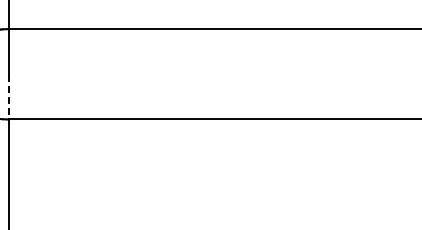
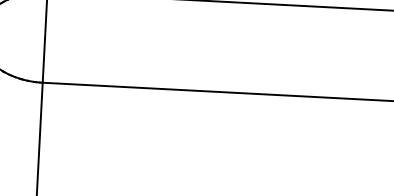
line: (9, 97) -> (44, 60), dashed -> solid

